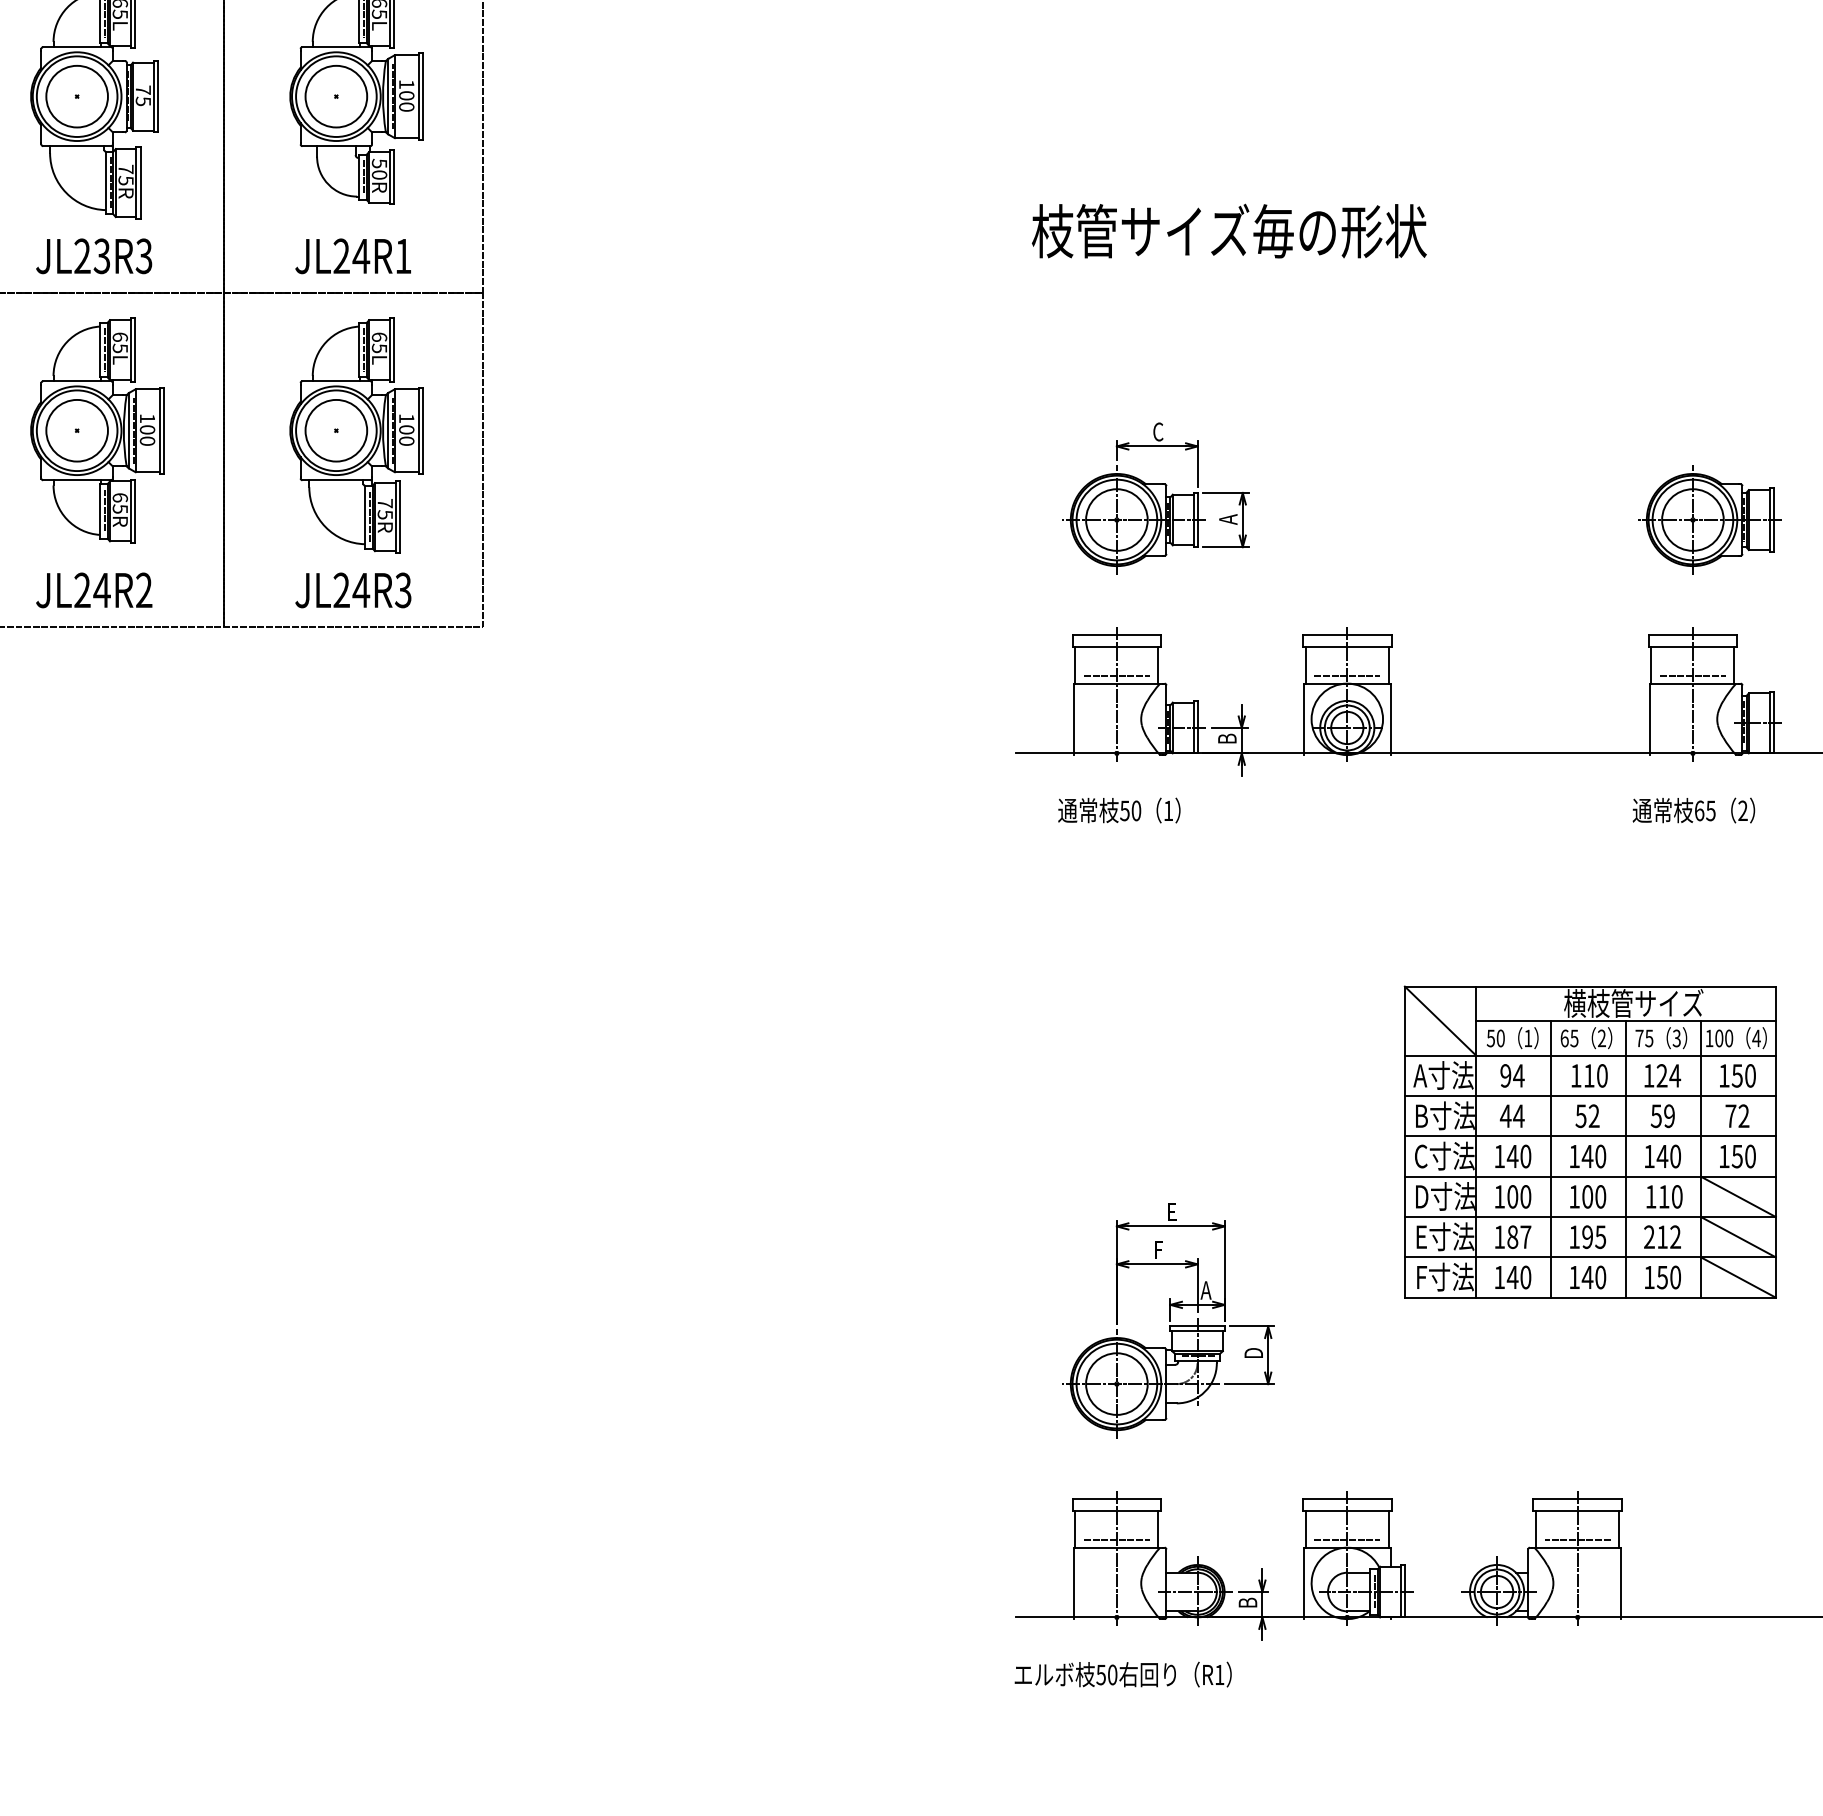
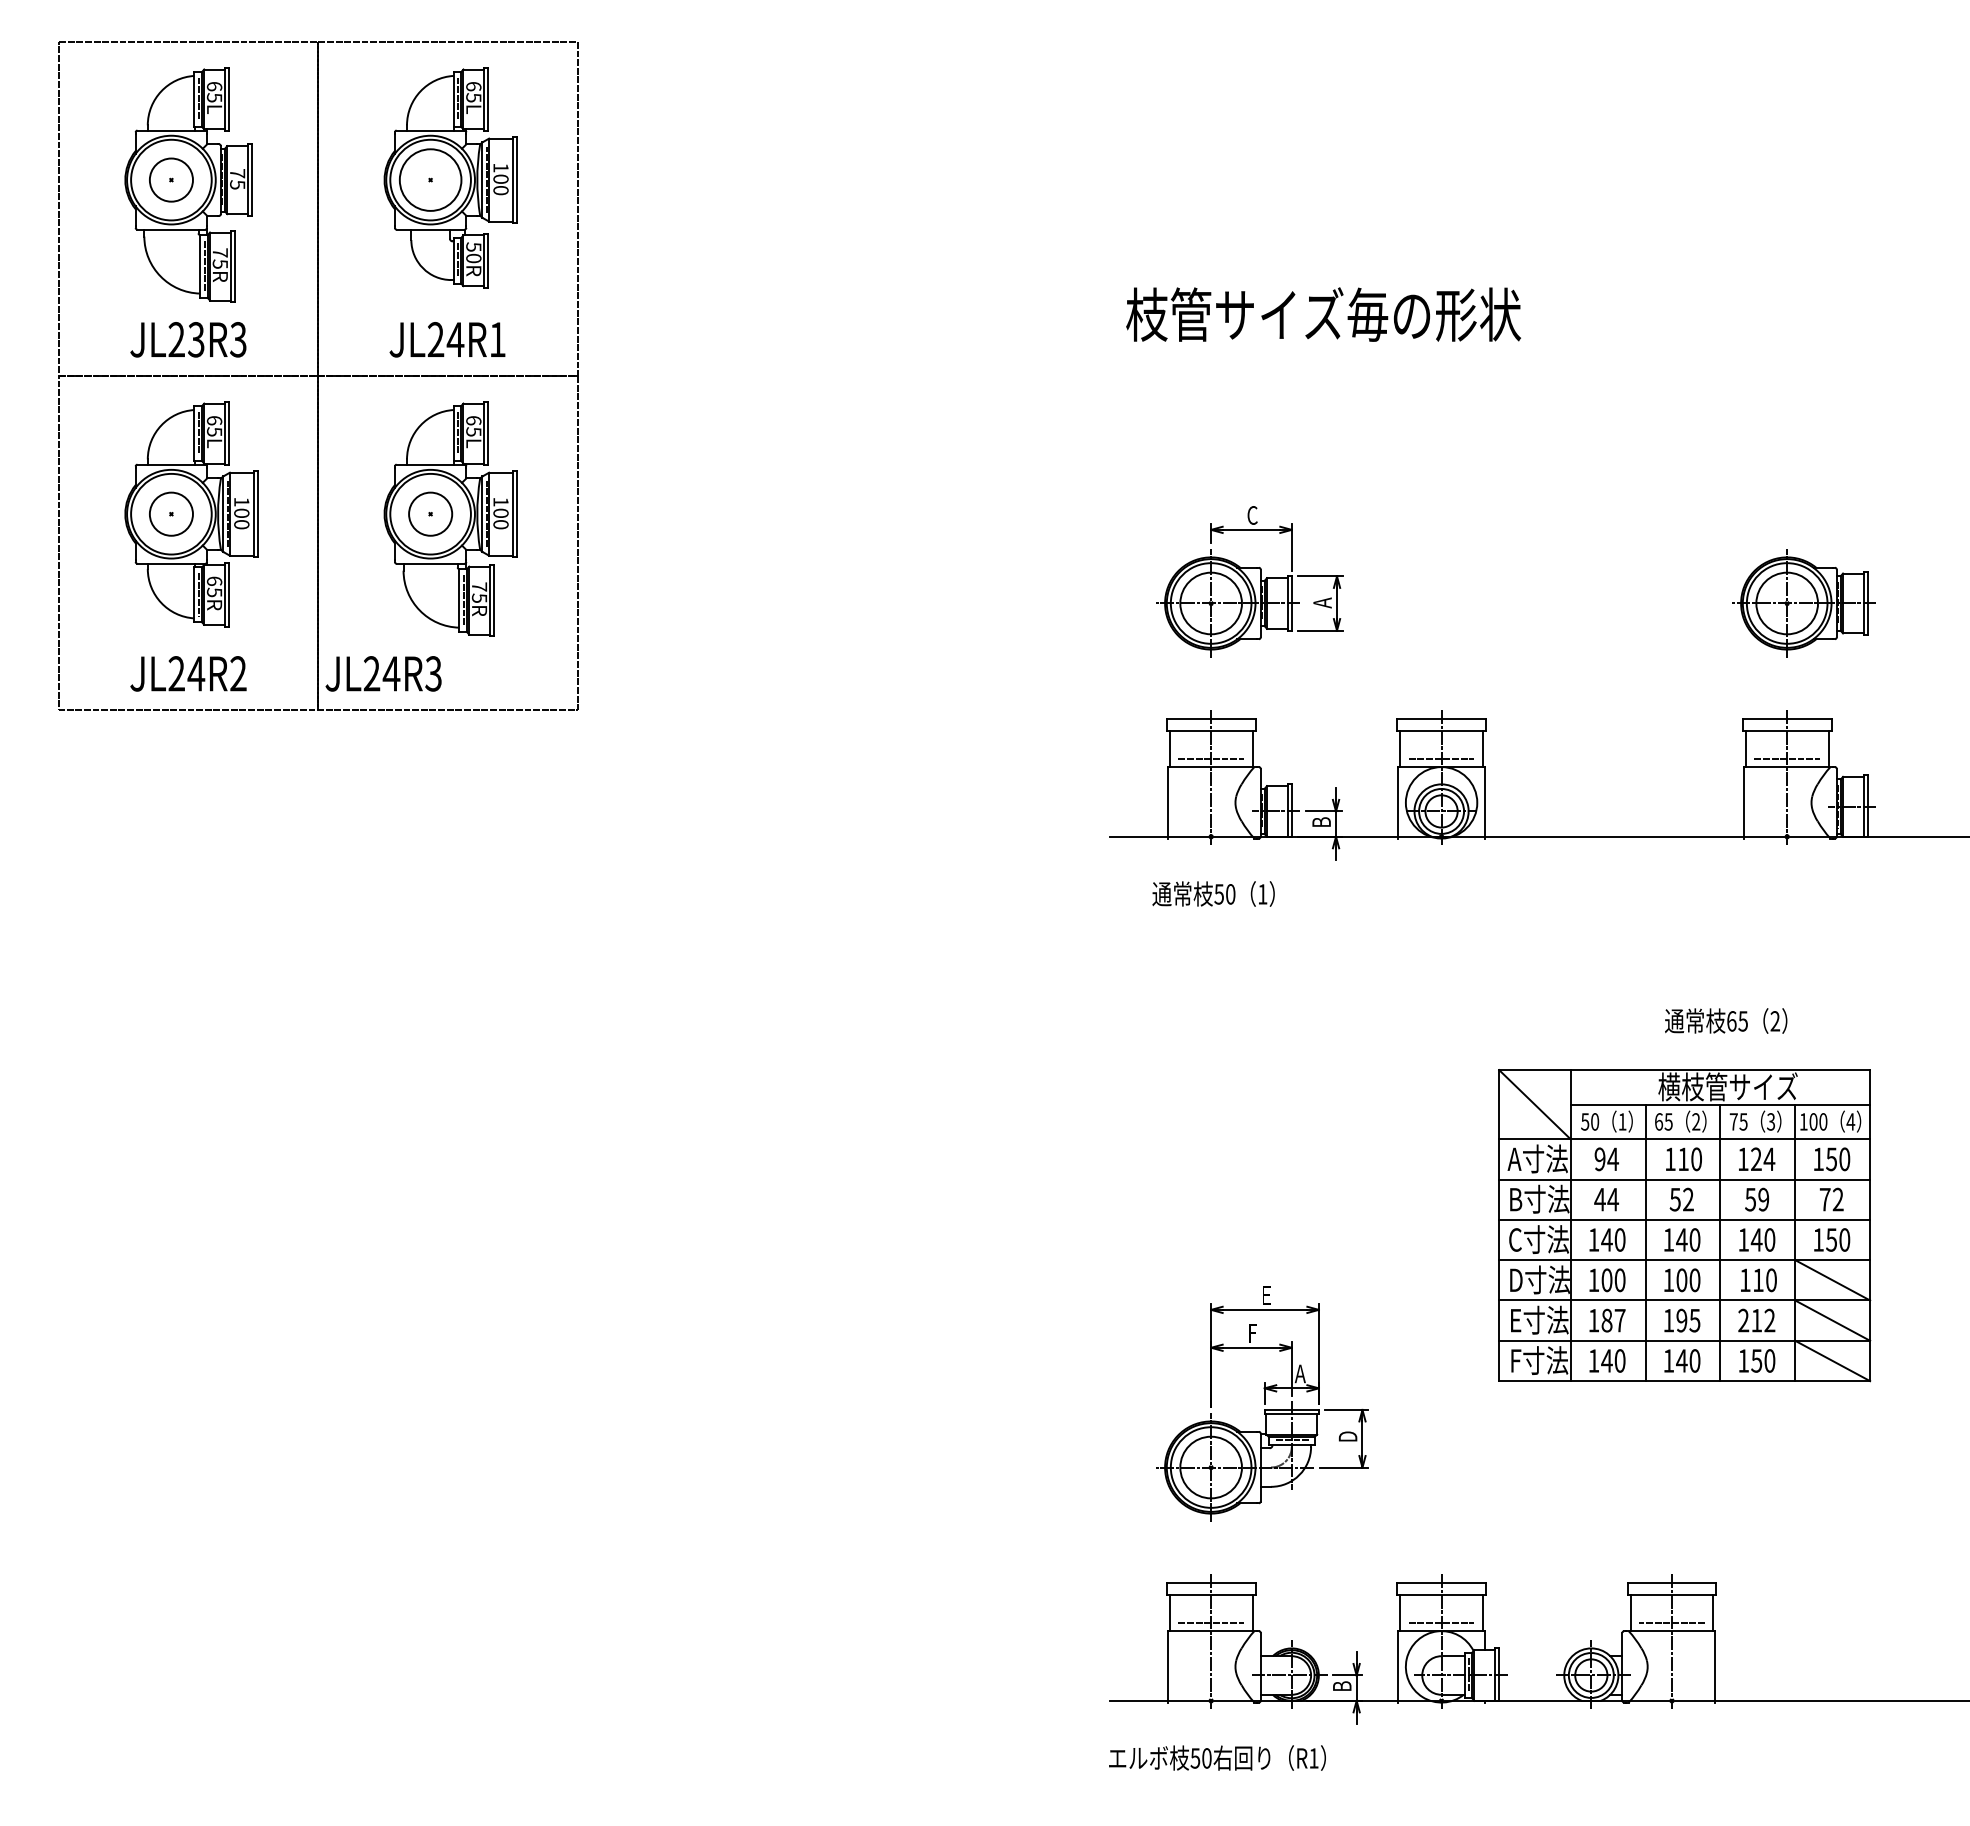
circle: (77, 96) -> (171, 179), size x0.7
circle: (77, 431) -> (171, 514), size x0.7
circle: (336, 431) -> (430, 514), size x0.7
text: (353, 590) -> (383, 673), moved
text: (1694, 810) -> (1726, 1020), moved

